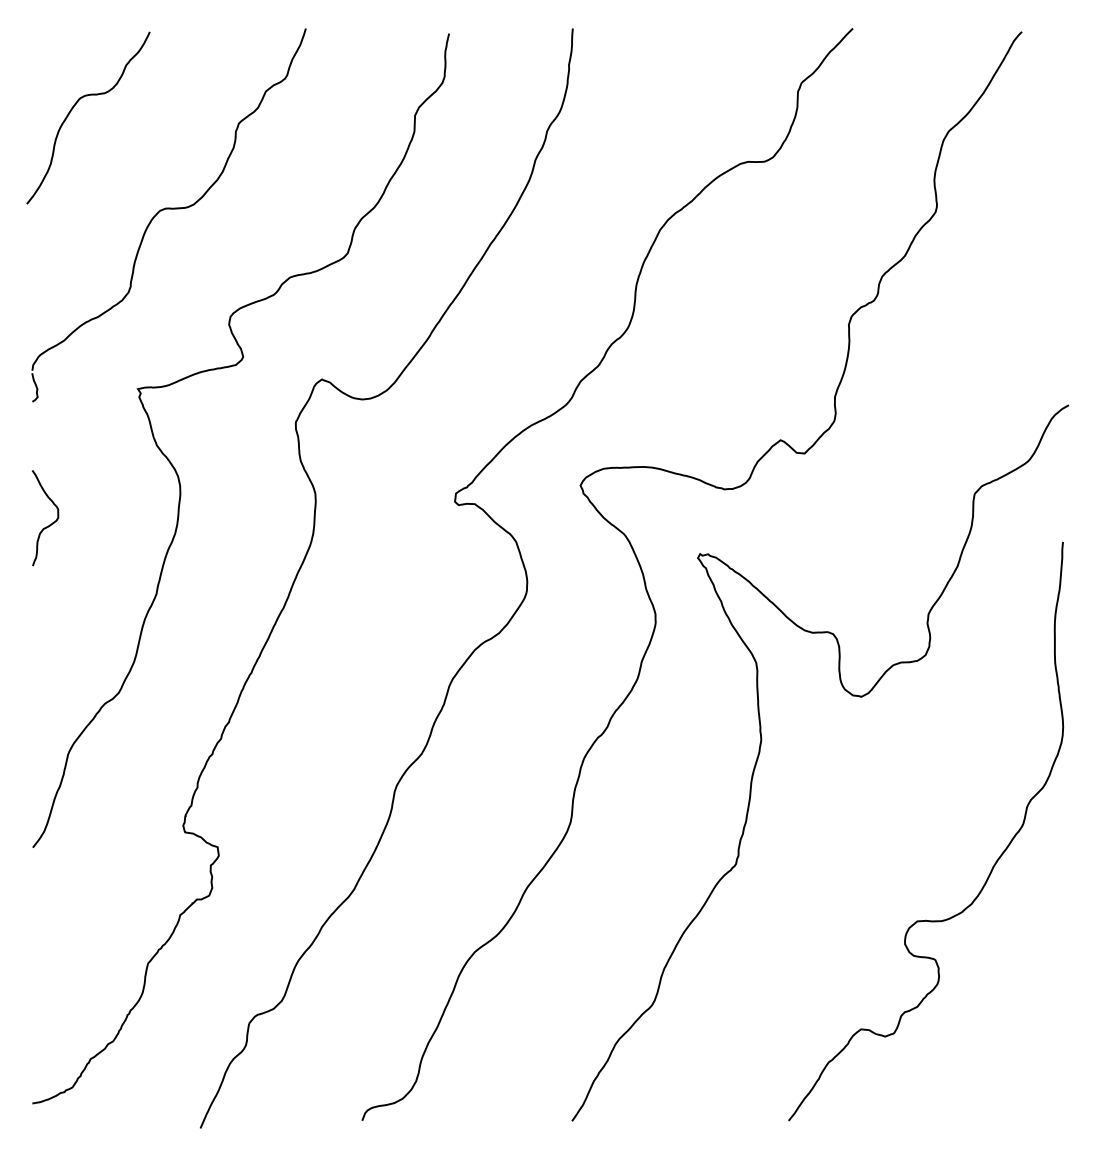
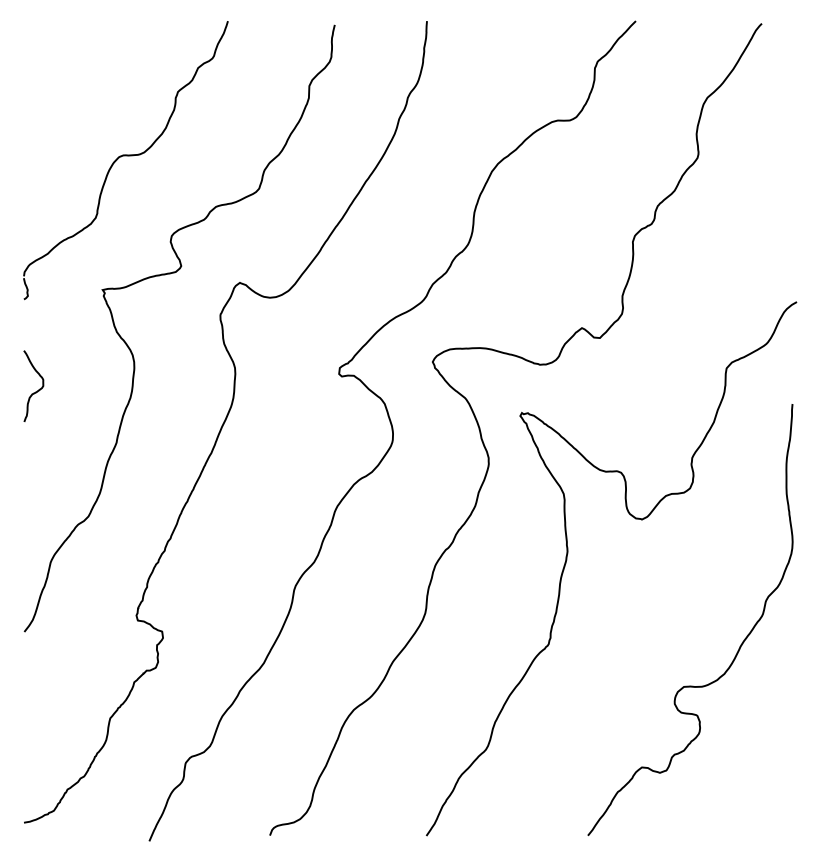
curve: (74, 107) -> (55, 80), removed

